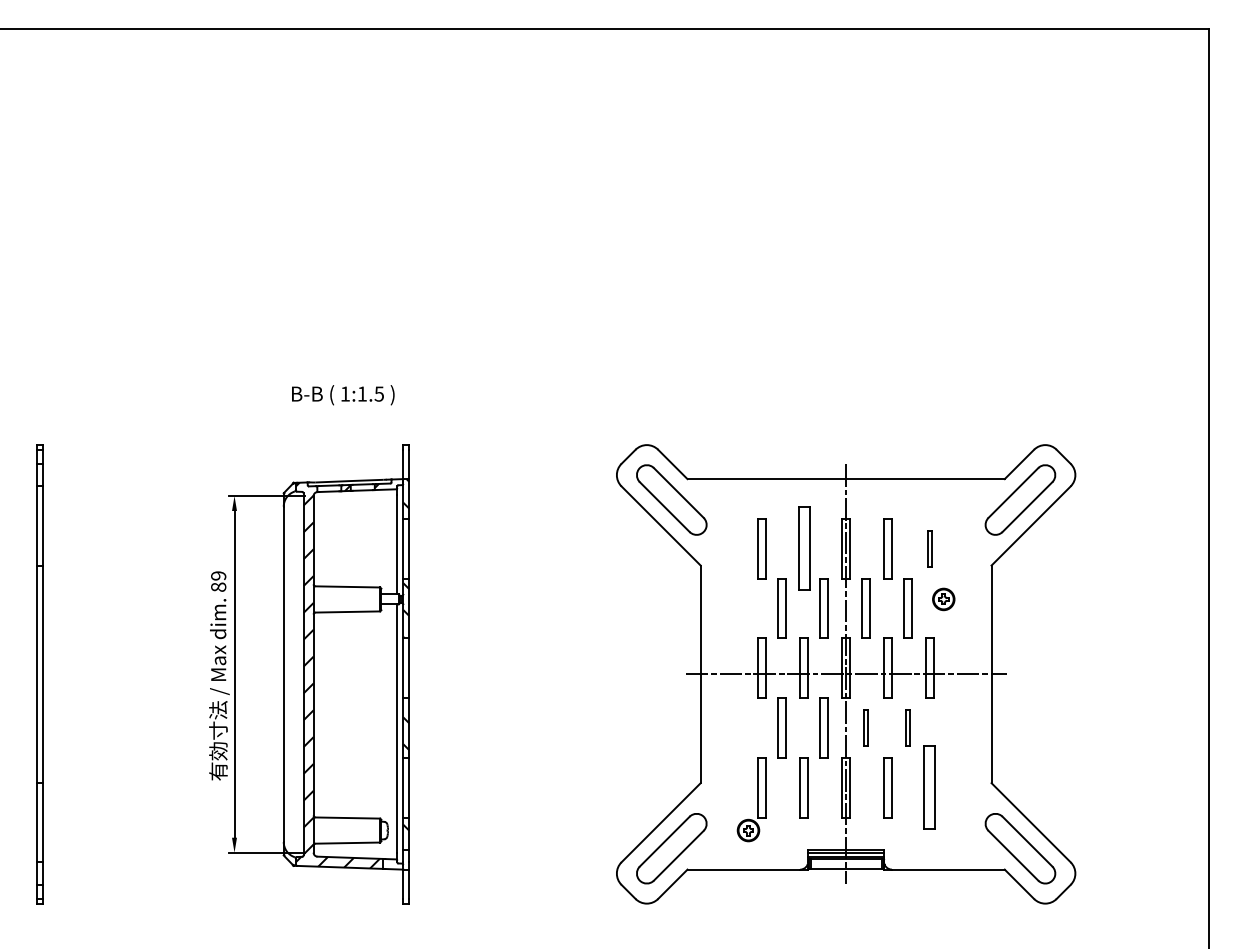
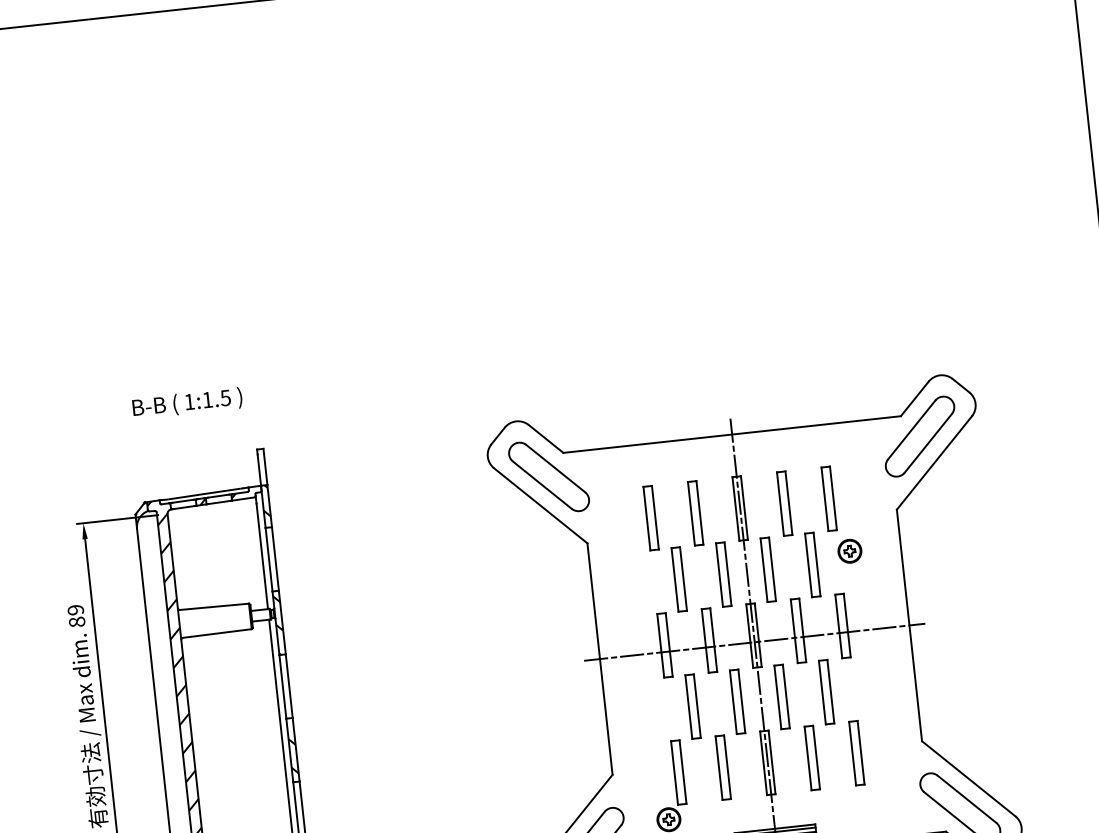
part: (803, 548) -> (694, 513), size x0.71
part: (929, 548) -> (828, 498), size x1.67
part: (865, 727) -> (781, 696), size x1.67
part: (907, 727) -> (826, 691), size x1.67
part: (929, 787) -> (856, 752), size x0.71

